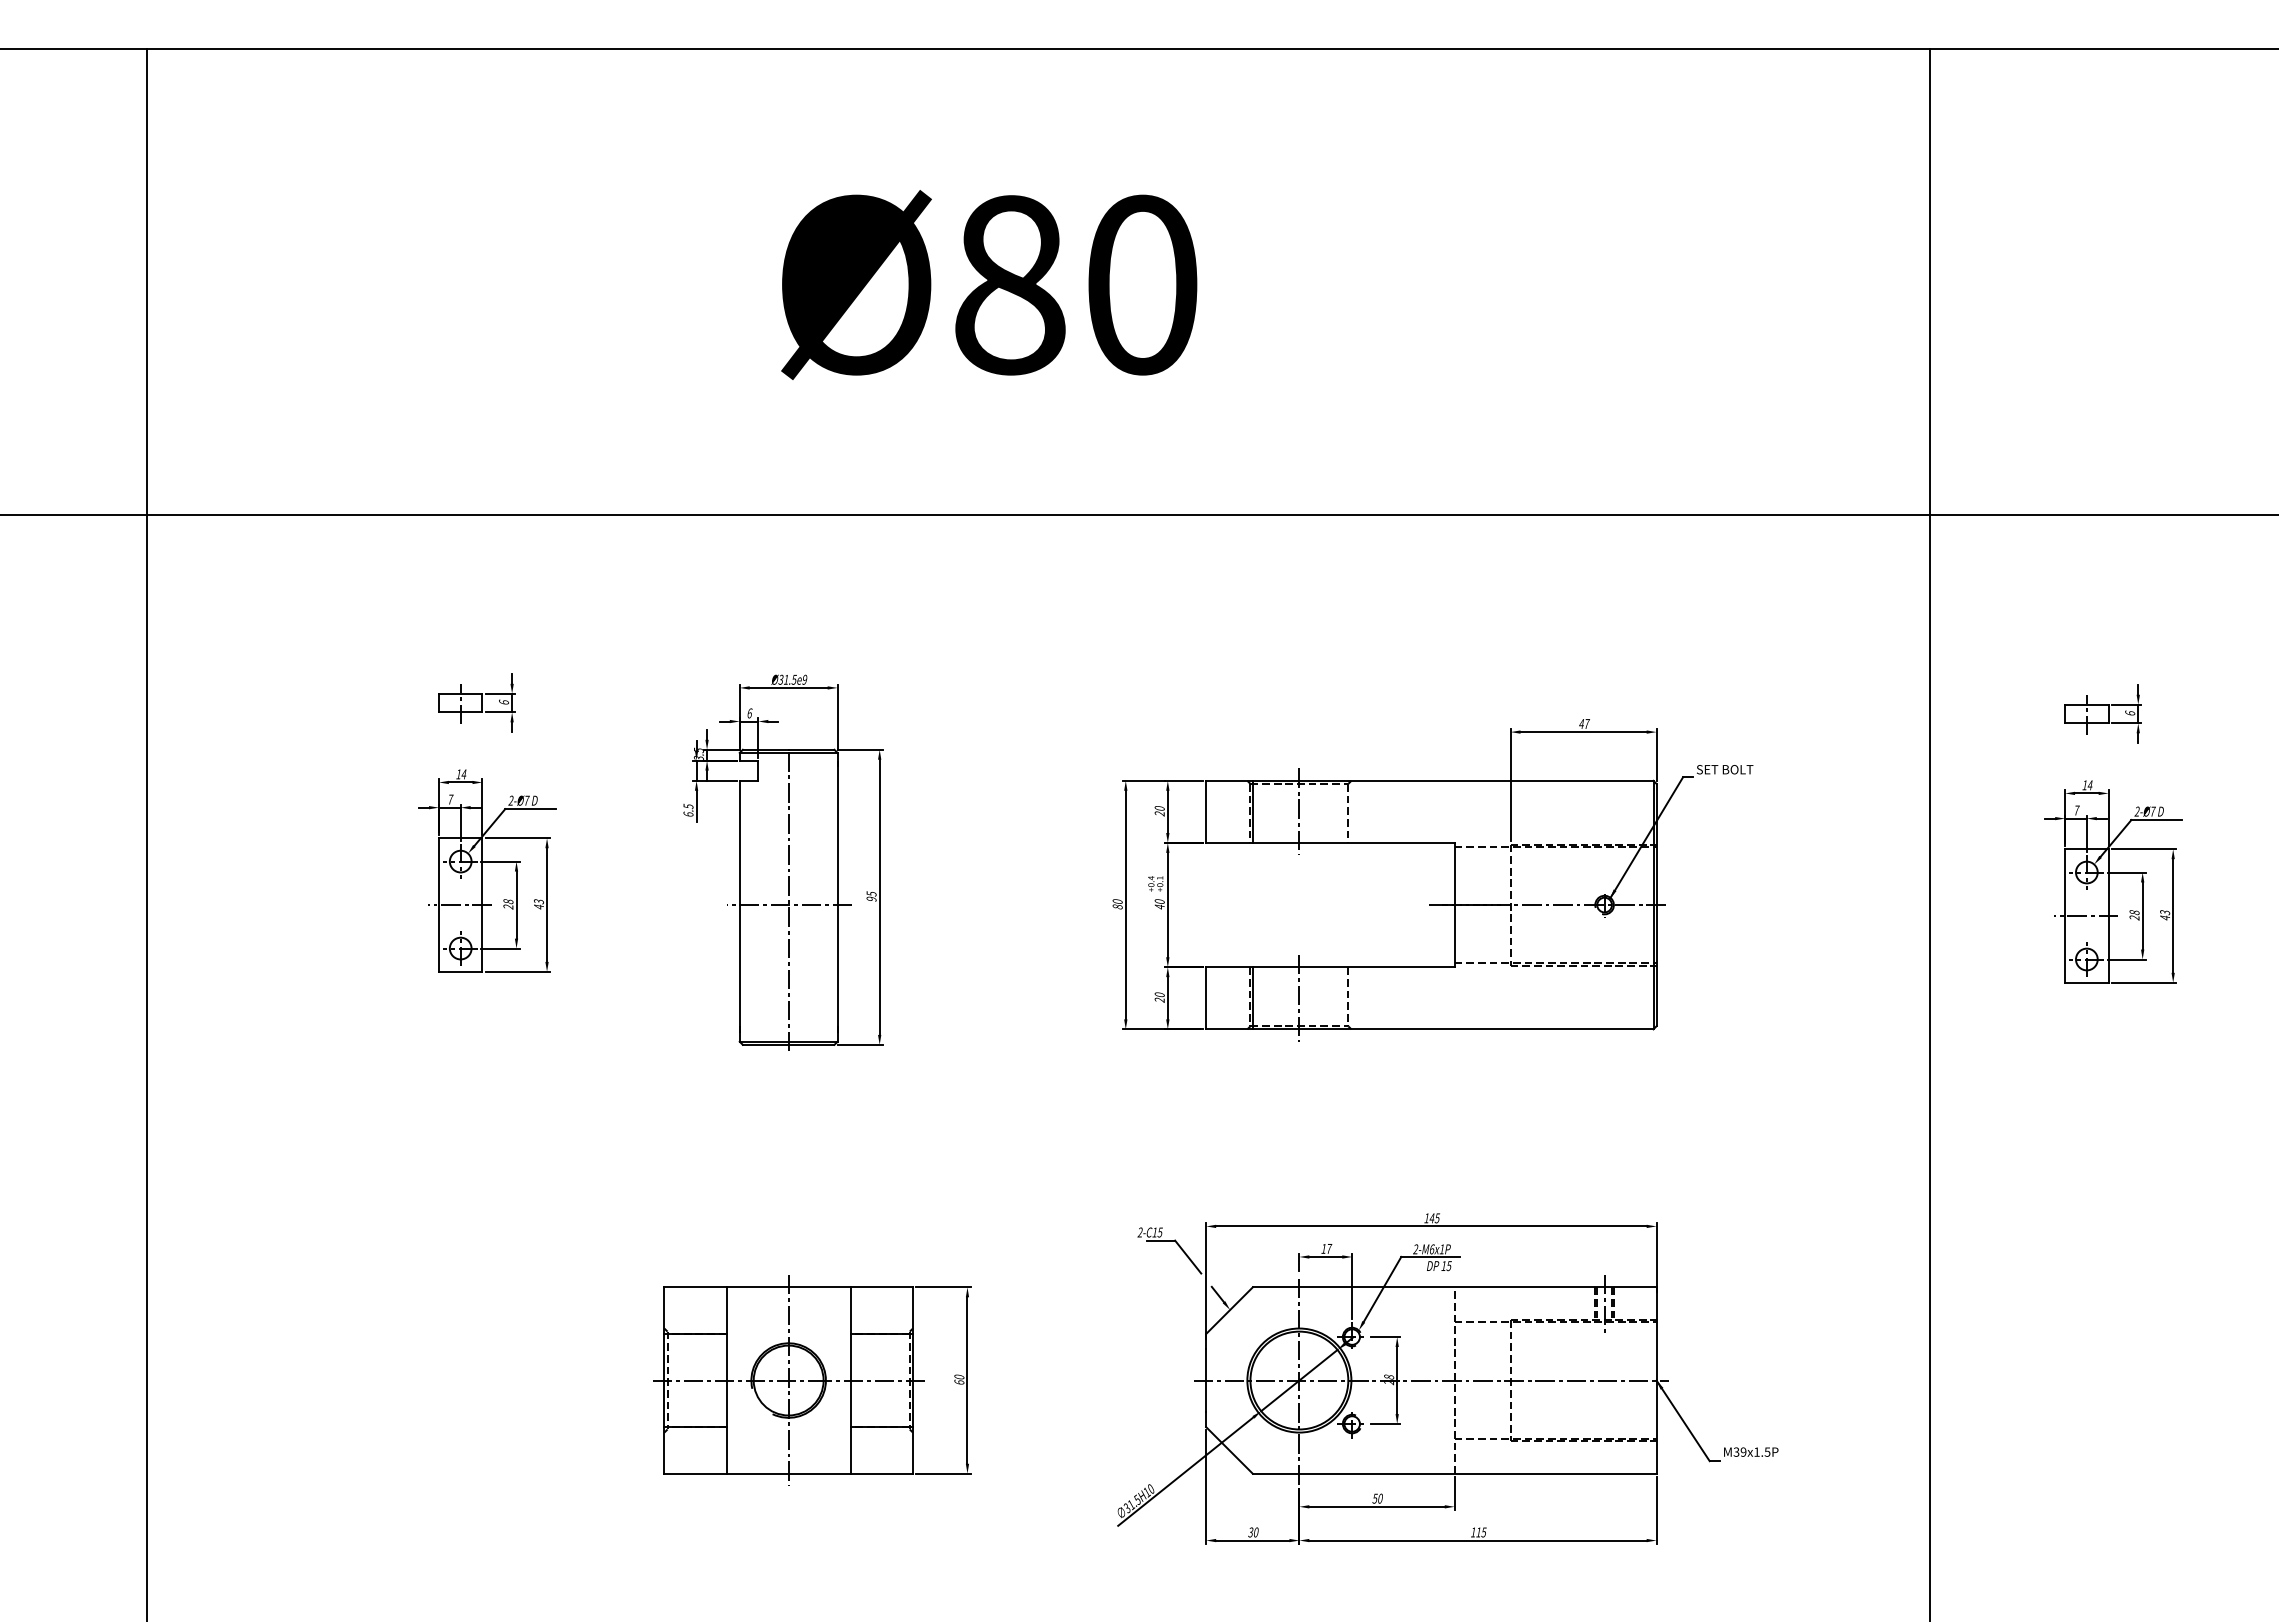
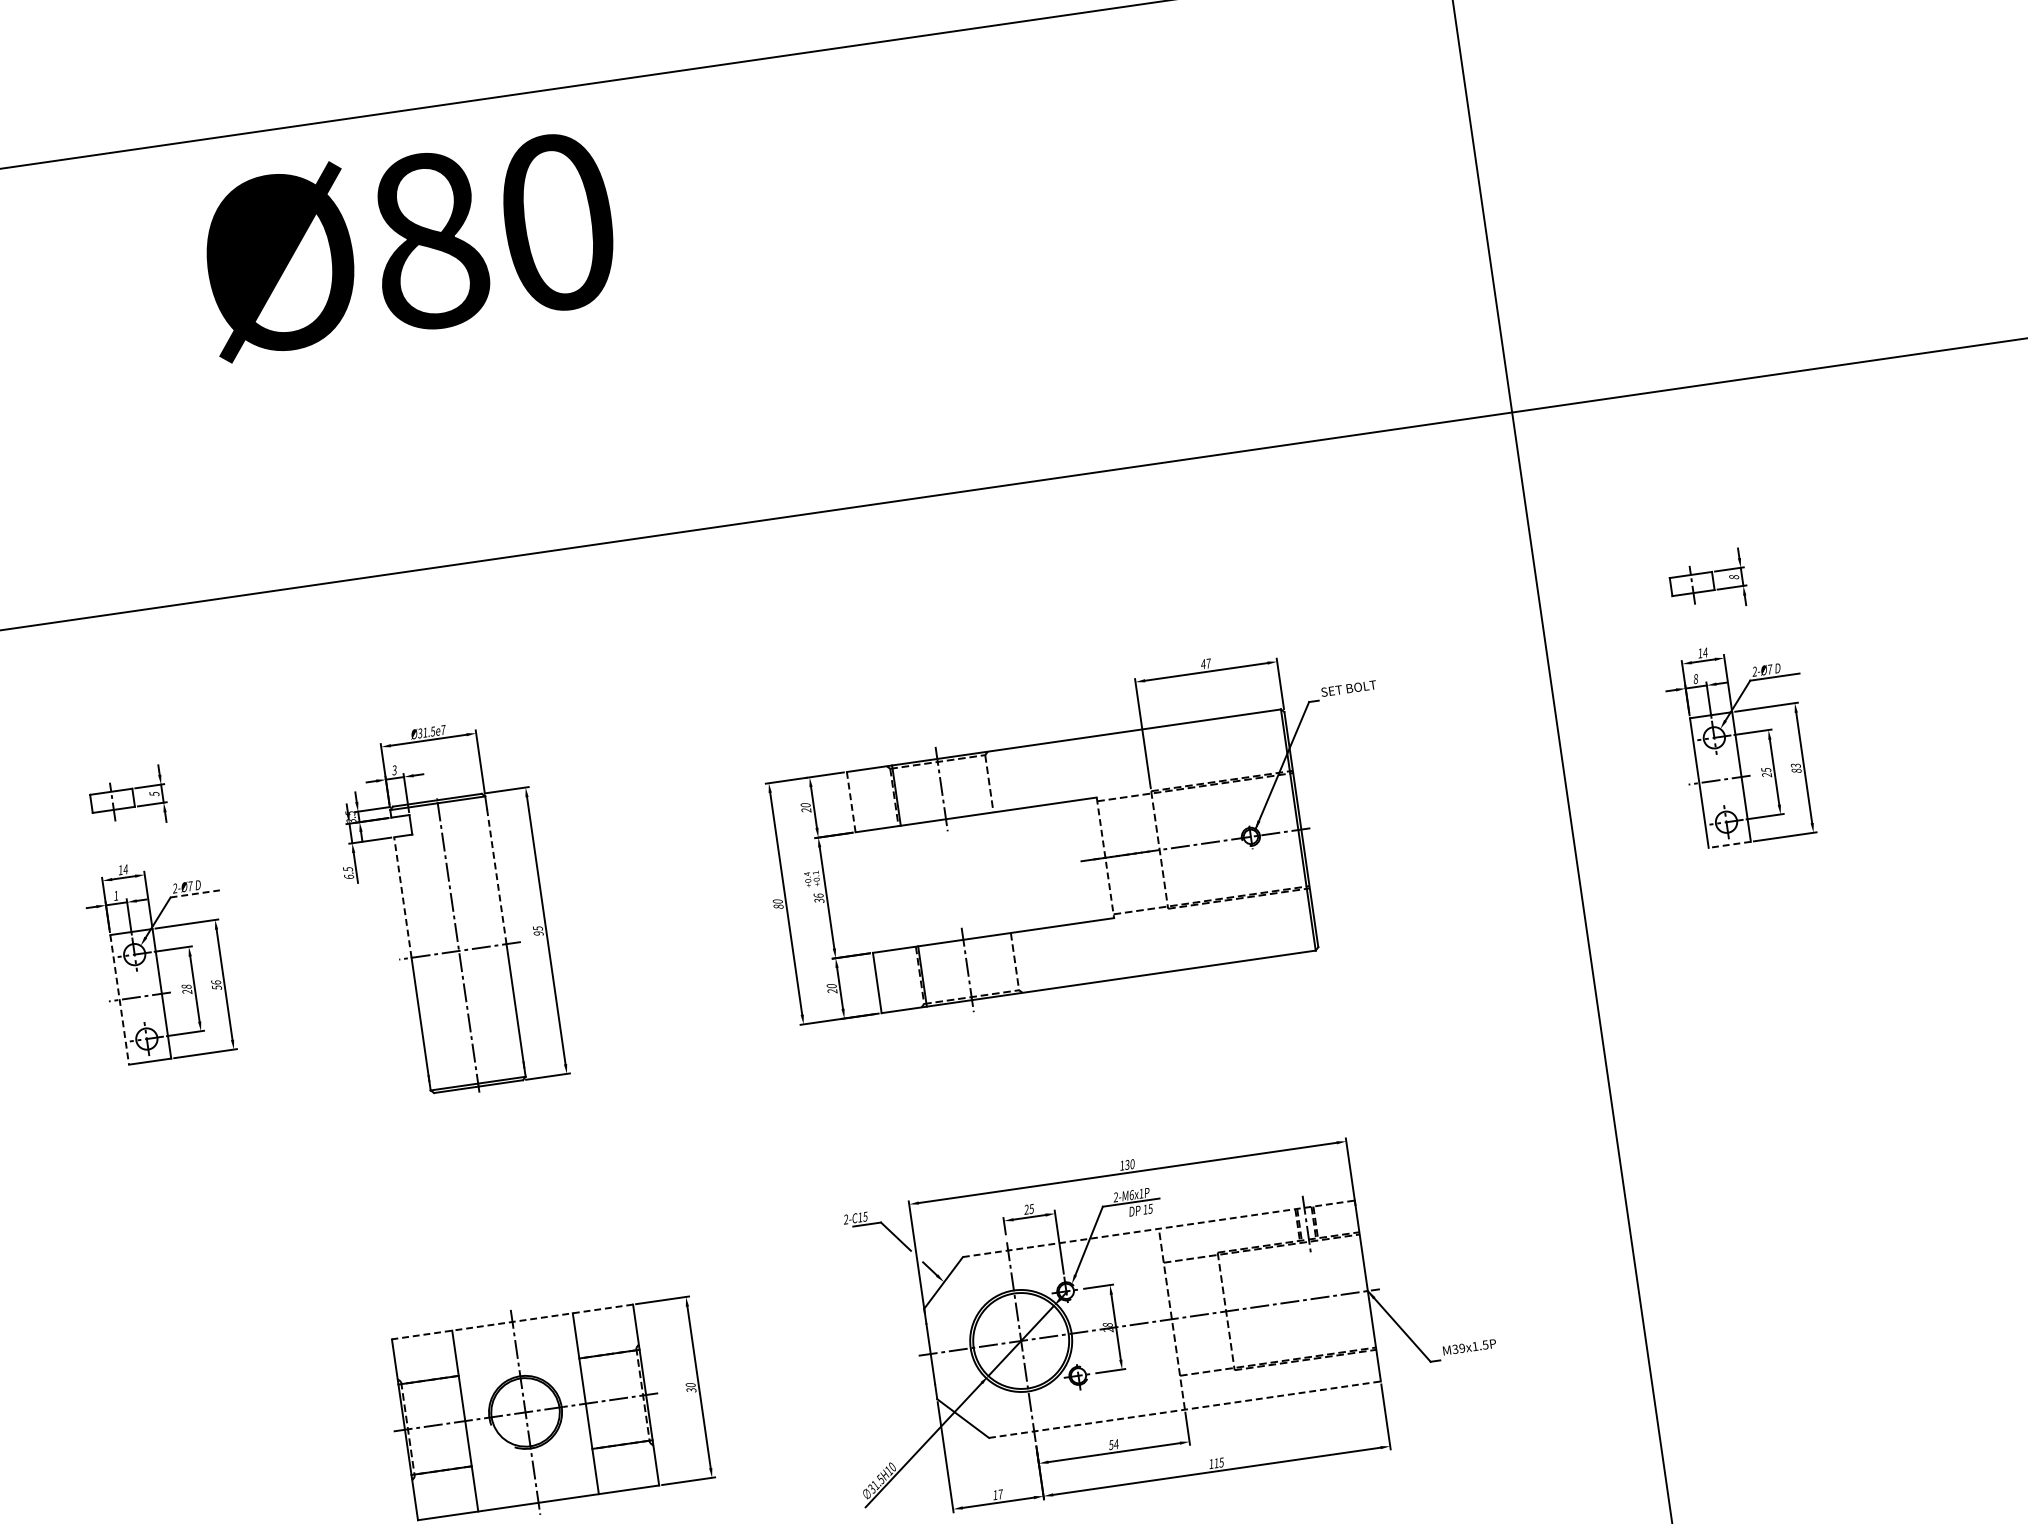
text: (989, 284) -> (409, 243), moved
text: (804, 679) -> (442, 729), Ø31.5e9 -> Ø31.5e7
text: (503, 701) -> (153, 793), 6 -> 5
text: (2130, 712) -> (1734, 576), 6 -> 8
text: (749, 713) -> (394, 770), 6 -> 3
text: (450, 799) -> (116, 895), 7 -> 1
line: (531, 809) -> (196, 894), solid -> dashed
text: (2076, 810) -> (1695, 679), 7 -> 8
line: (1206, 812) -> (851, 802), solid -> dashed
line: (837, 833) -> (496, 874), solid -> dashed
line: (739, 842) -> (402, 897), solid -> dashed
text: (1159, 903) -> (818, 897), 40 -> 36
text: (538, 904) -> (216, 985), 43 -> 56
line: (438, 905) -> (119, 1000), solid -> dashed
line: (1454, 905) -> (1105, 858), solid -> dashed
text: (2134, 912) -> (1766, 769), 28 -> 25
text: (2165, 917) -> (1796, 770), 43 -> 83
line: (2086, 982) -> (1729, 844), solid -> dashed
text: (1434, 1218) -> (1129, 1164), 145 -> 130
text: (1326, 1248) -> (1029, 1209), 17 -> 25
line: (788, 1287) -> (512, 1322), solid -> dashed
line: (1454, 1287) -> (1158, 1228), solid -> dashed
text: (959, 1382) -> (691, 1390), 60 -> 30
line: (1454, 1473) -> (1184, 1409), solid -> dashed
text: (1379, 1498) -> (1115, 1444), 50 -> 54
text: (1253, 1532) -> (997, 1494), 30 -> 17

